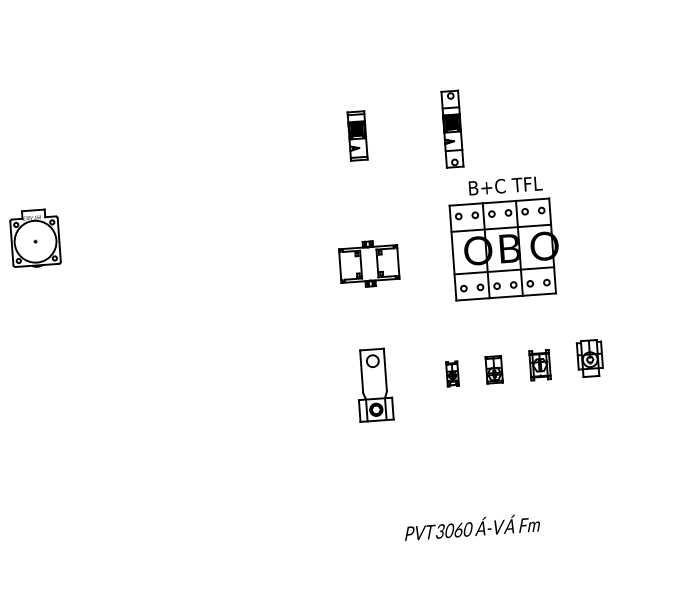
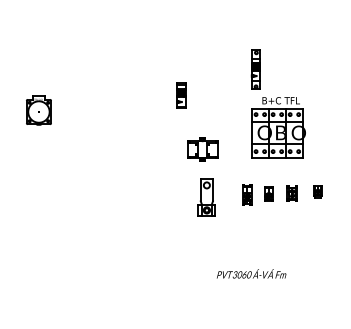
part: (357, 135) -> (181, 95), moved
part: (368, 263) -> (202, 149), moved
part: (589, 357) -> (317, 191), size x0.7
part: (451, 373) -> (246, 194), size x1.6

